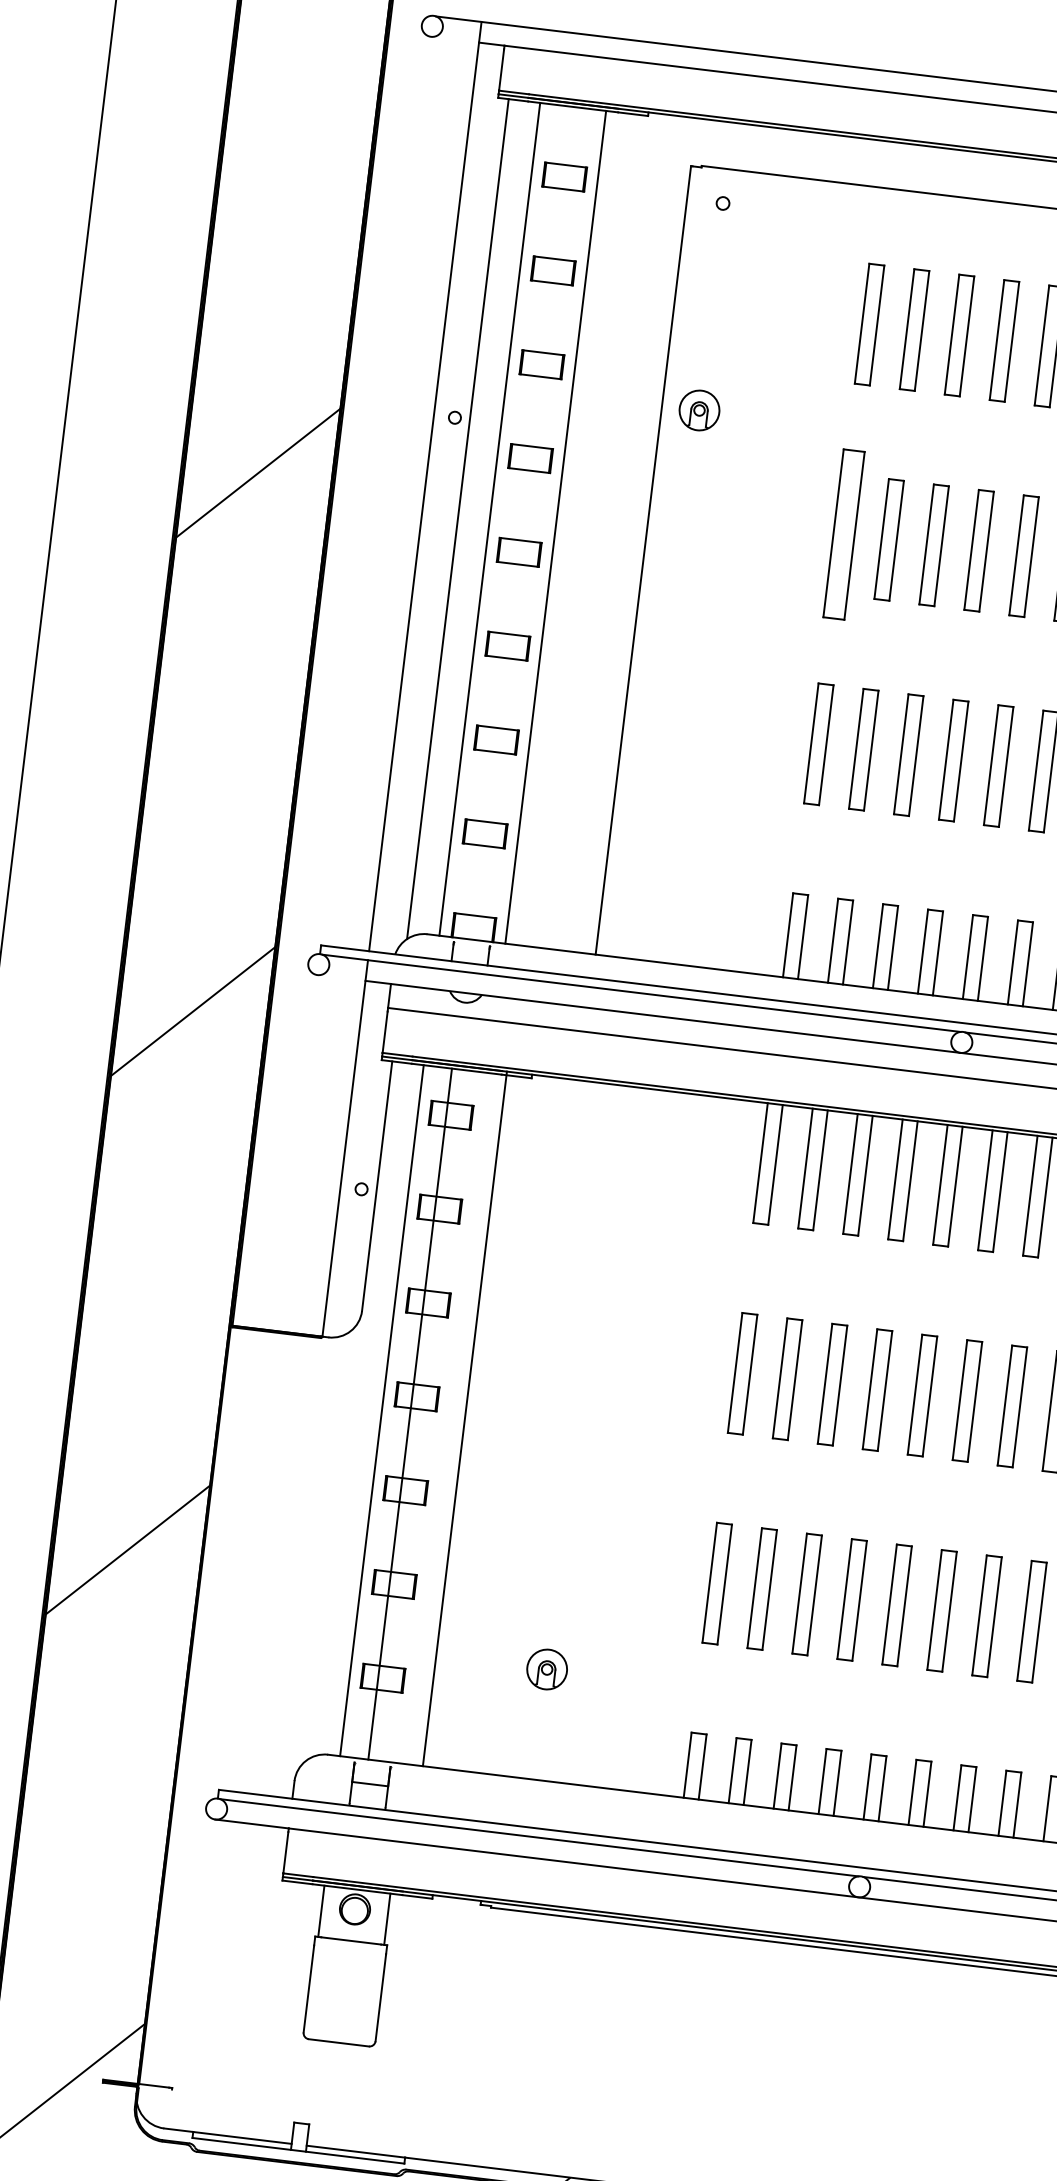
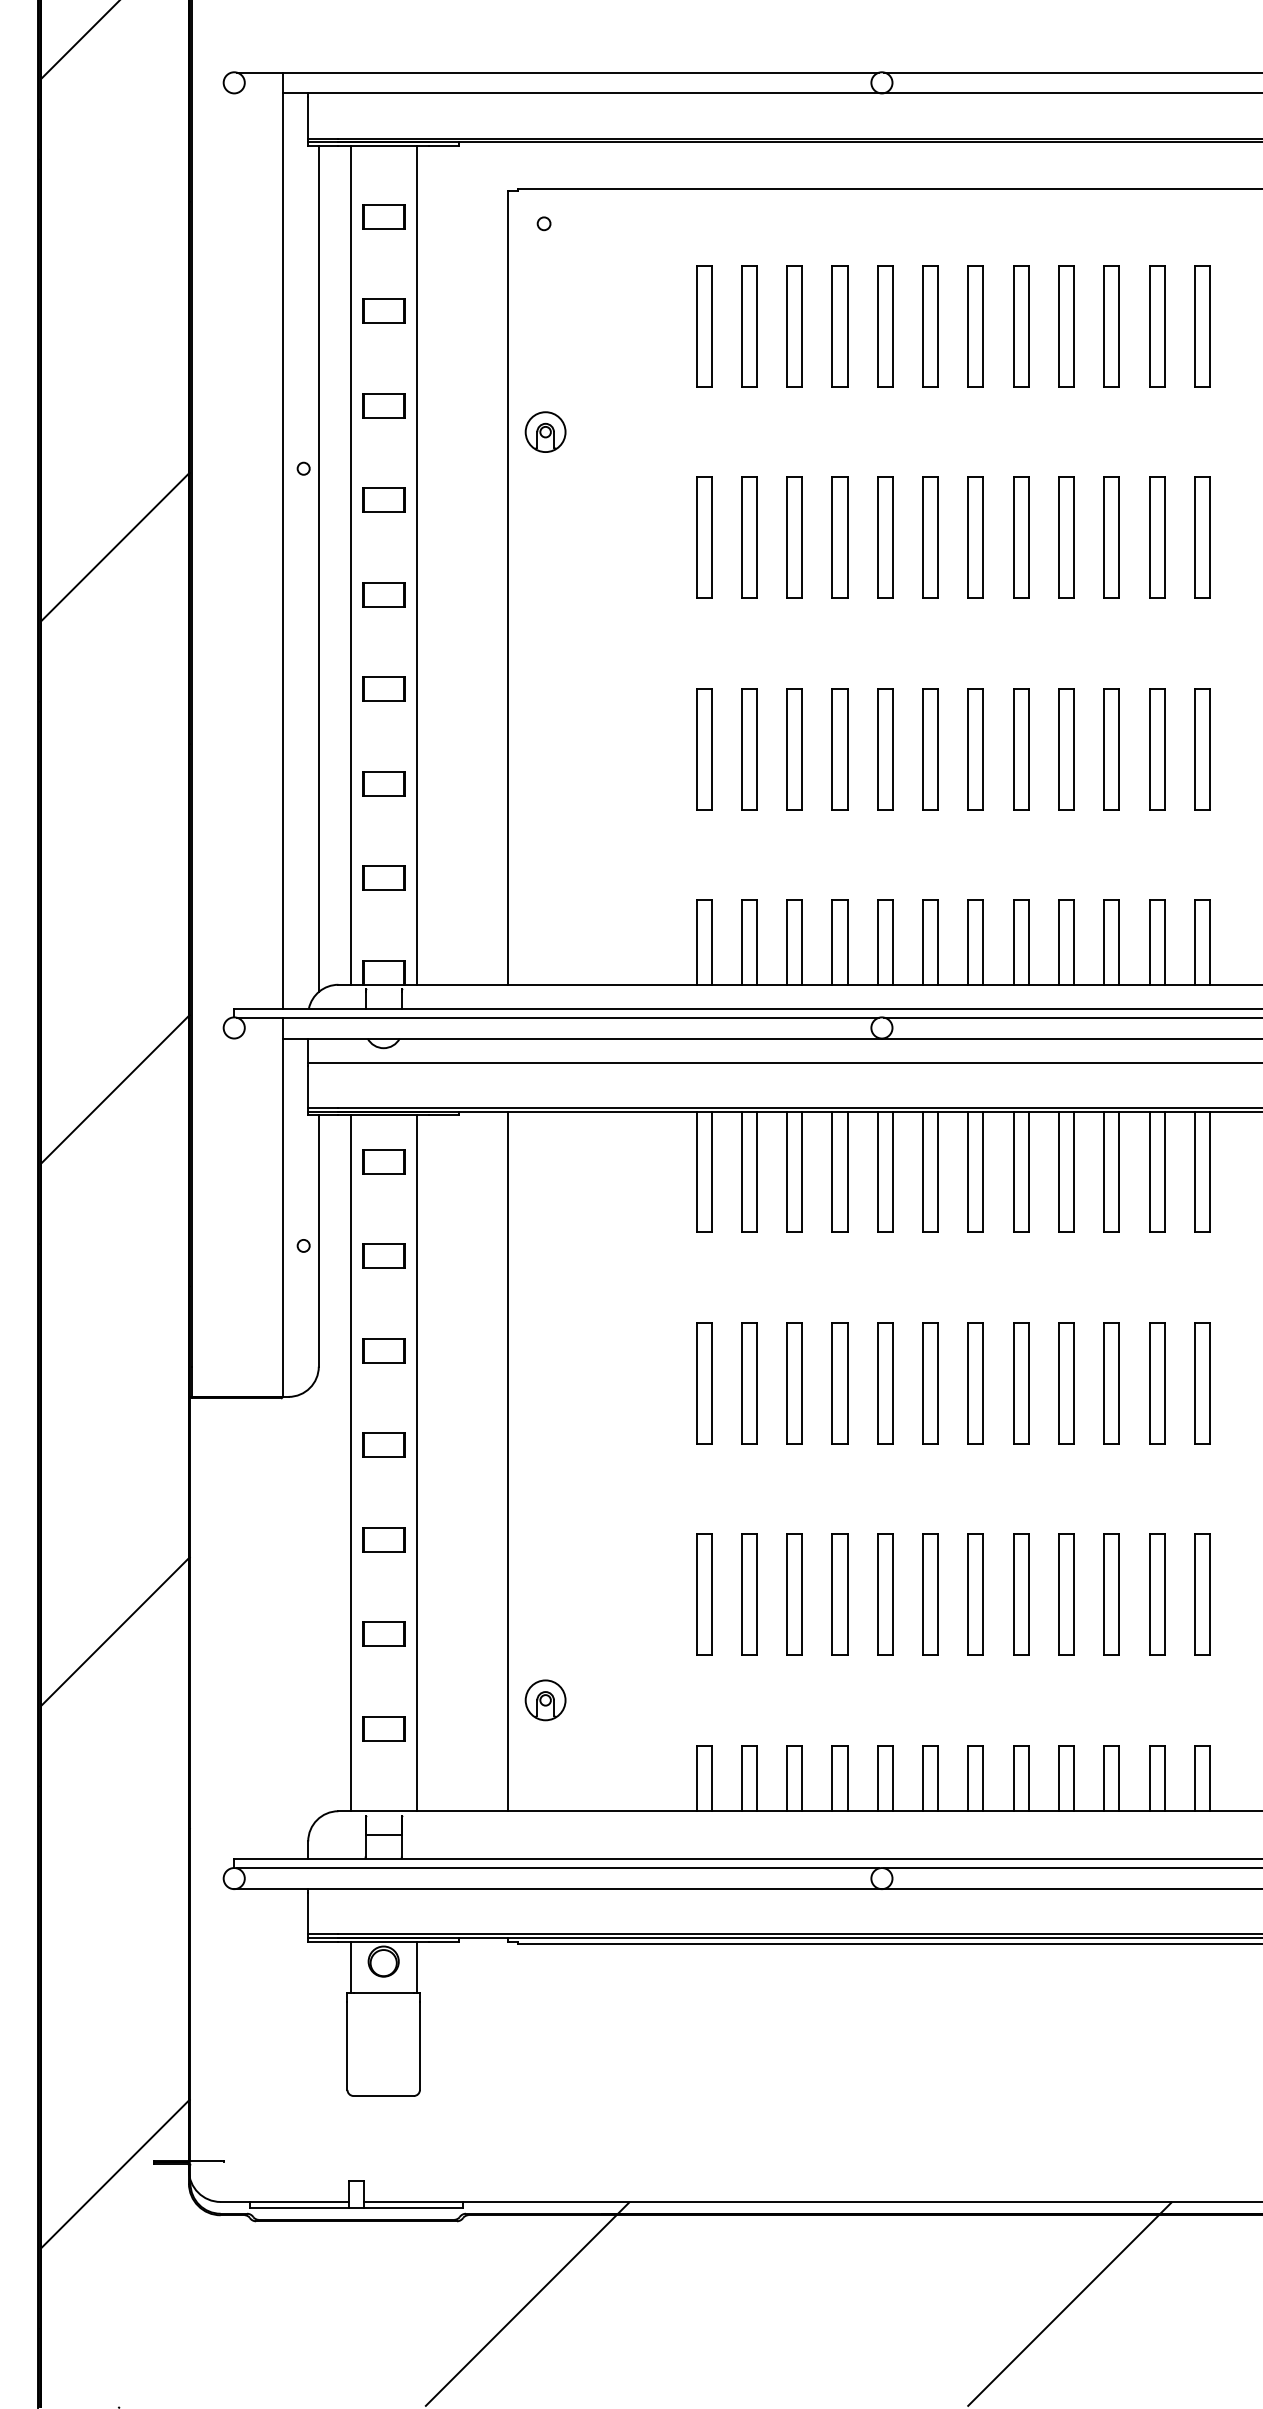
part: (844, 534) -> (704, 537), size x0.71
line: (409, 1414) -> (416, 1463), moved
line: (464, 1418) -> (507, 1461), moved

